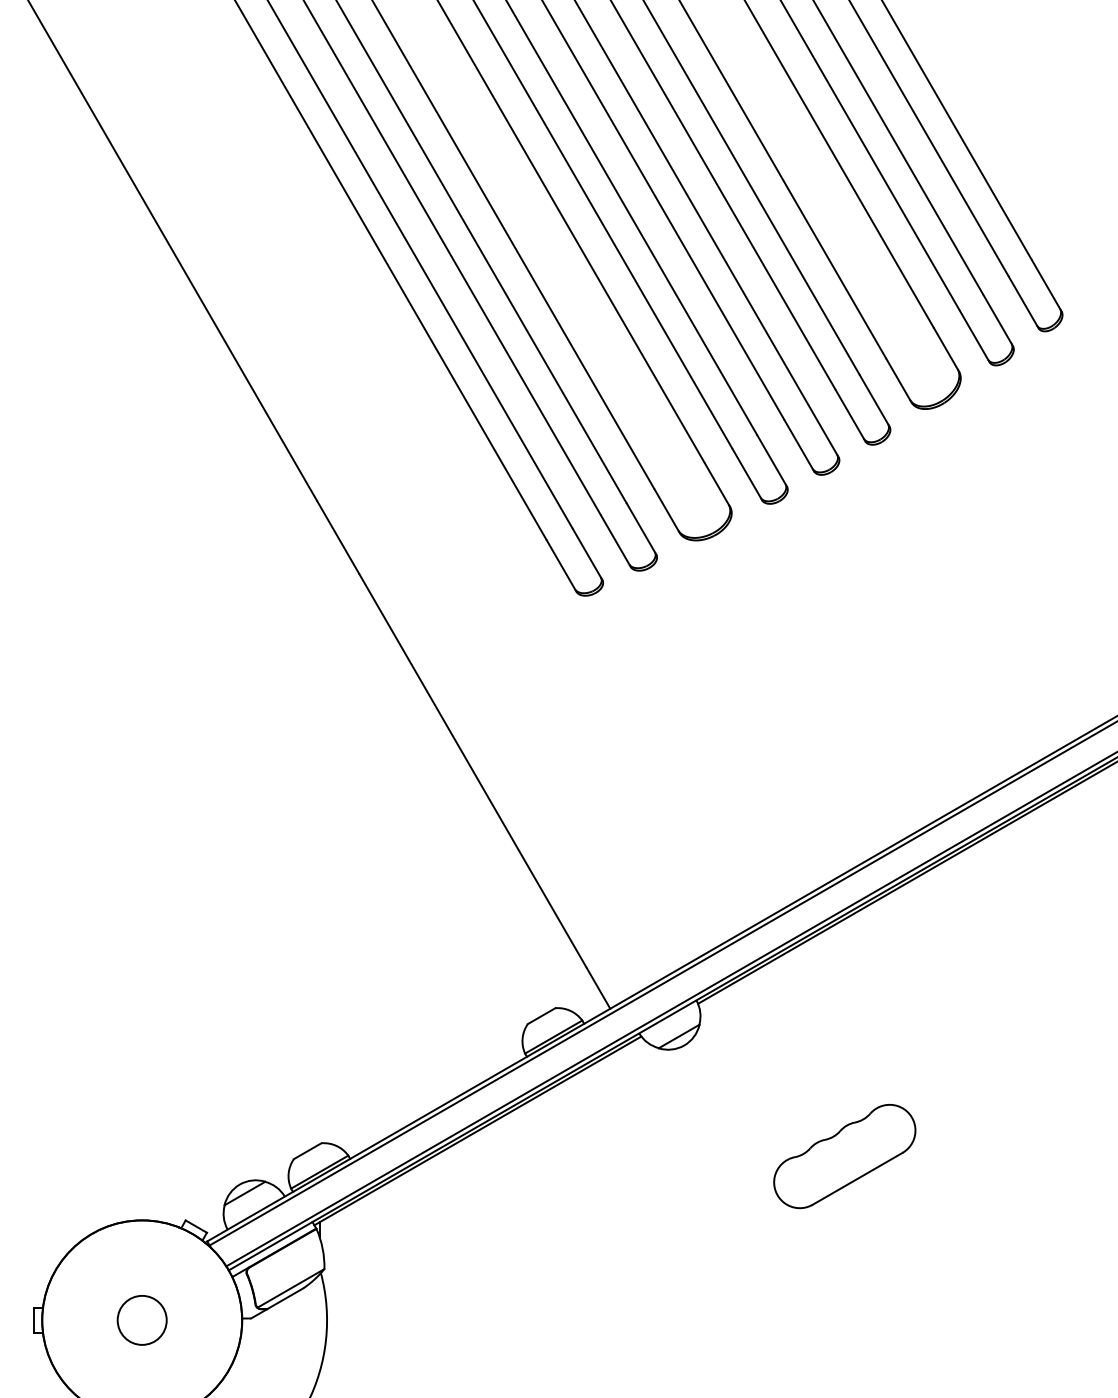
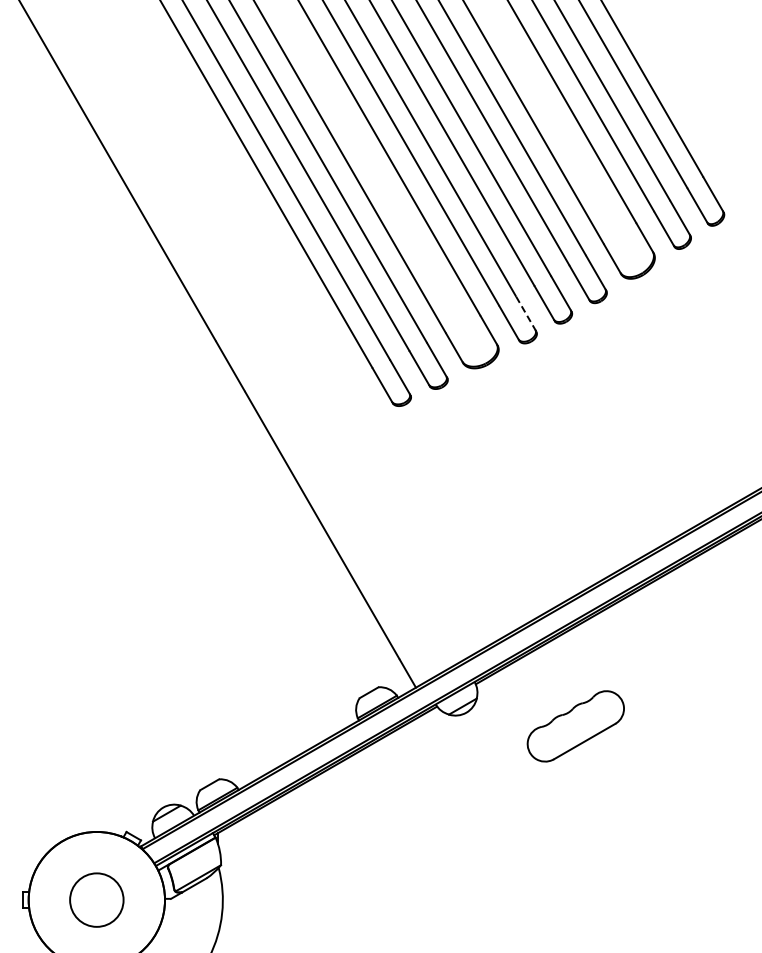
line: (772, 461) -> (526, 314), solid -> dashed
part: (844, 1156) -> (575, 726), moved
circle: (141, 1319) -> (96, 899), size x1.6

